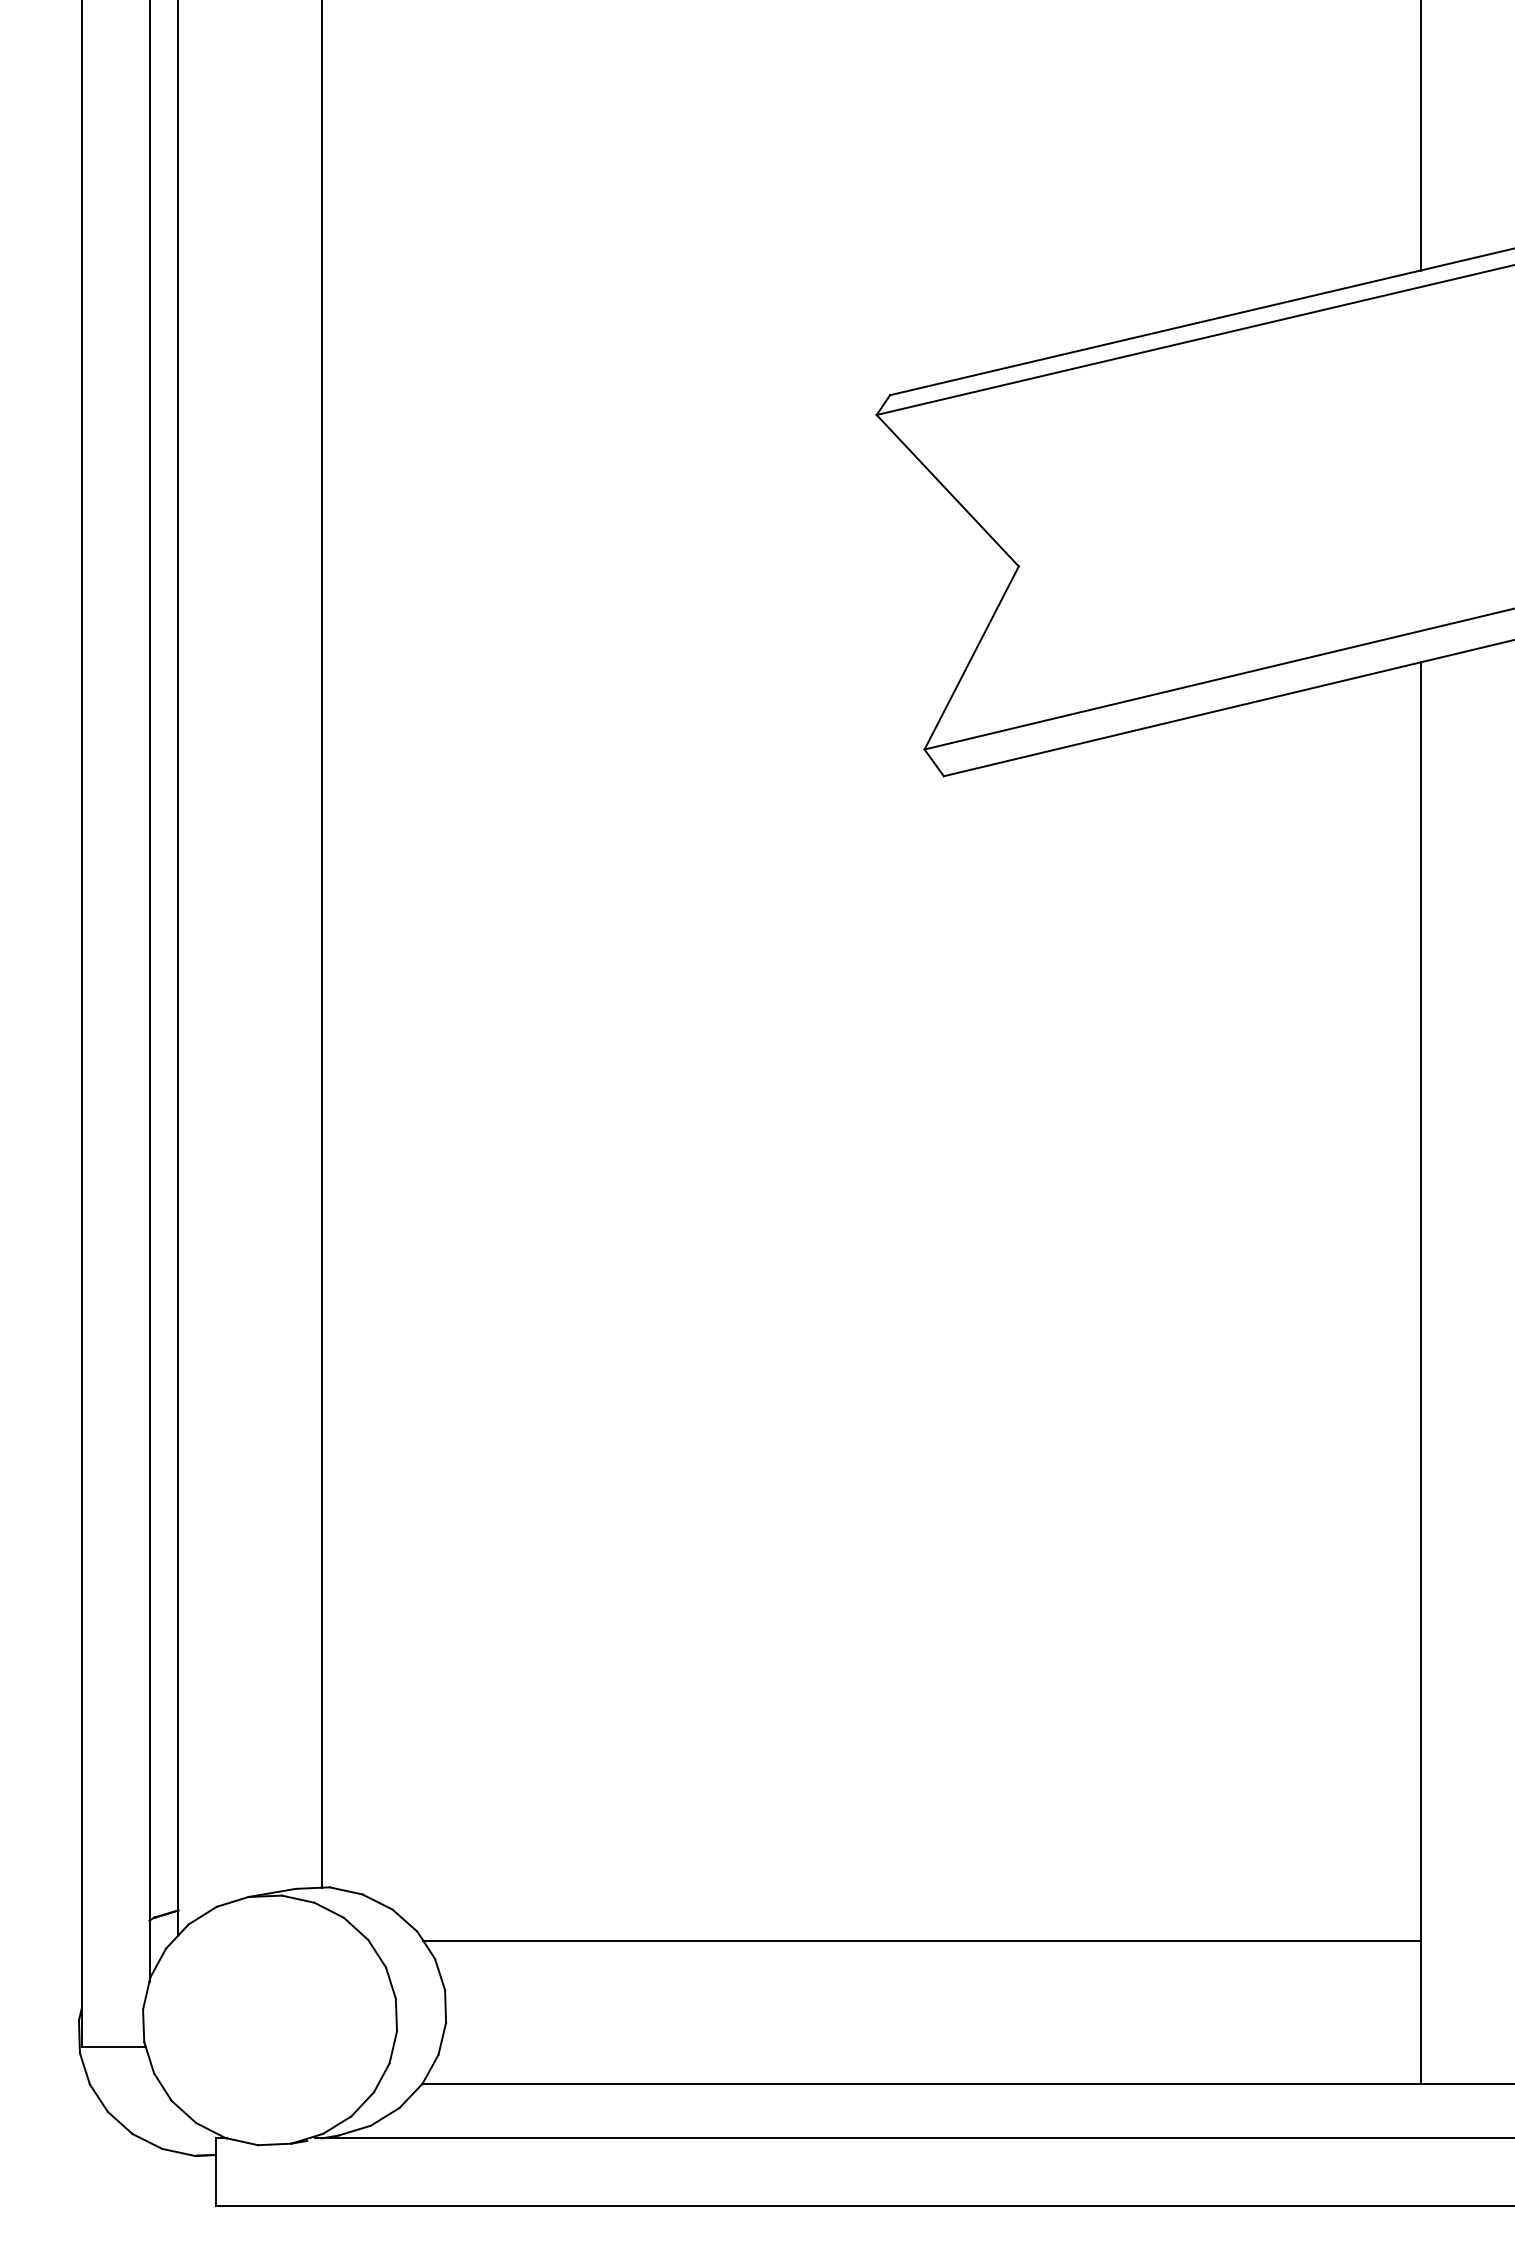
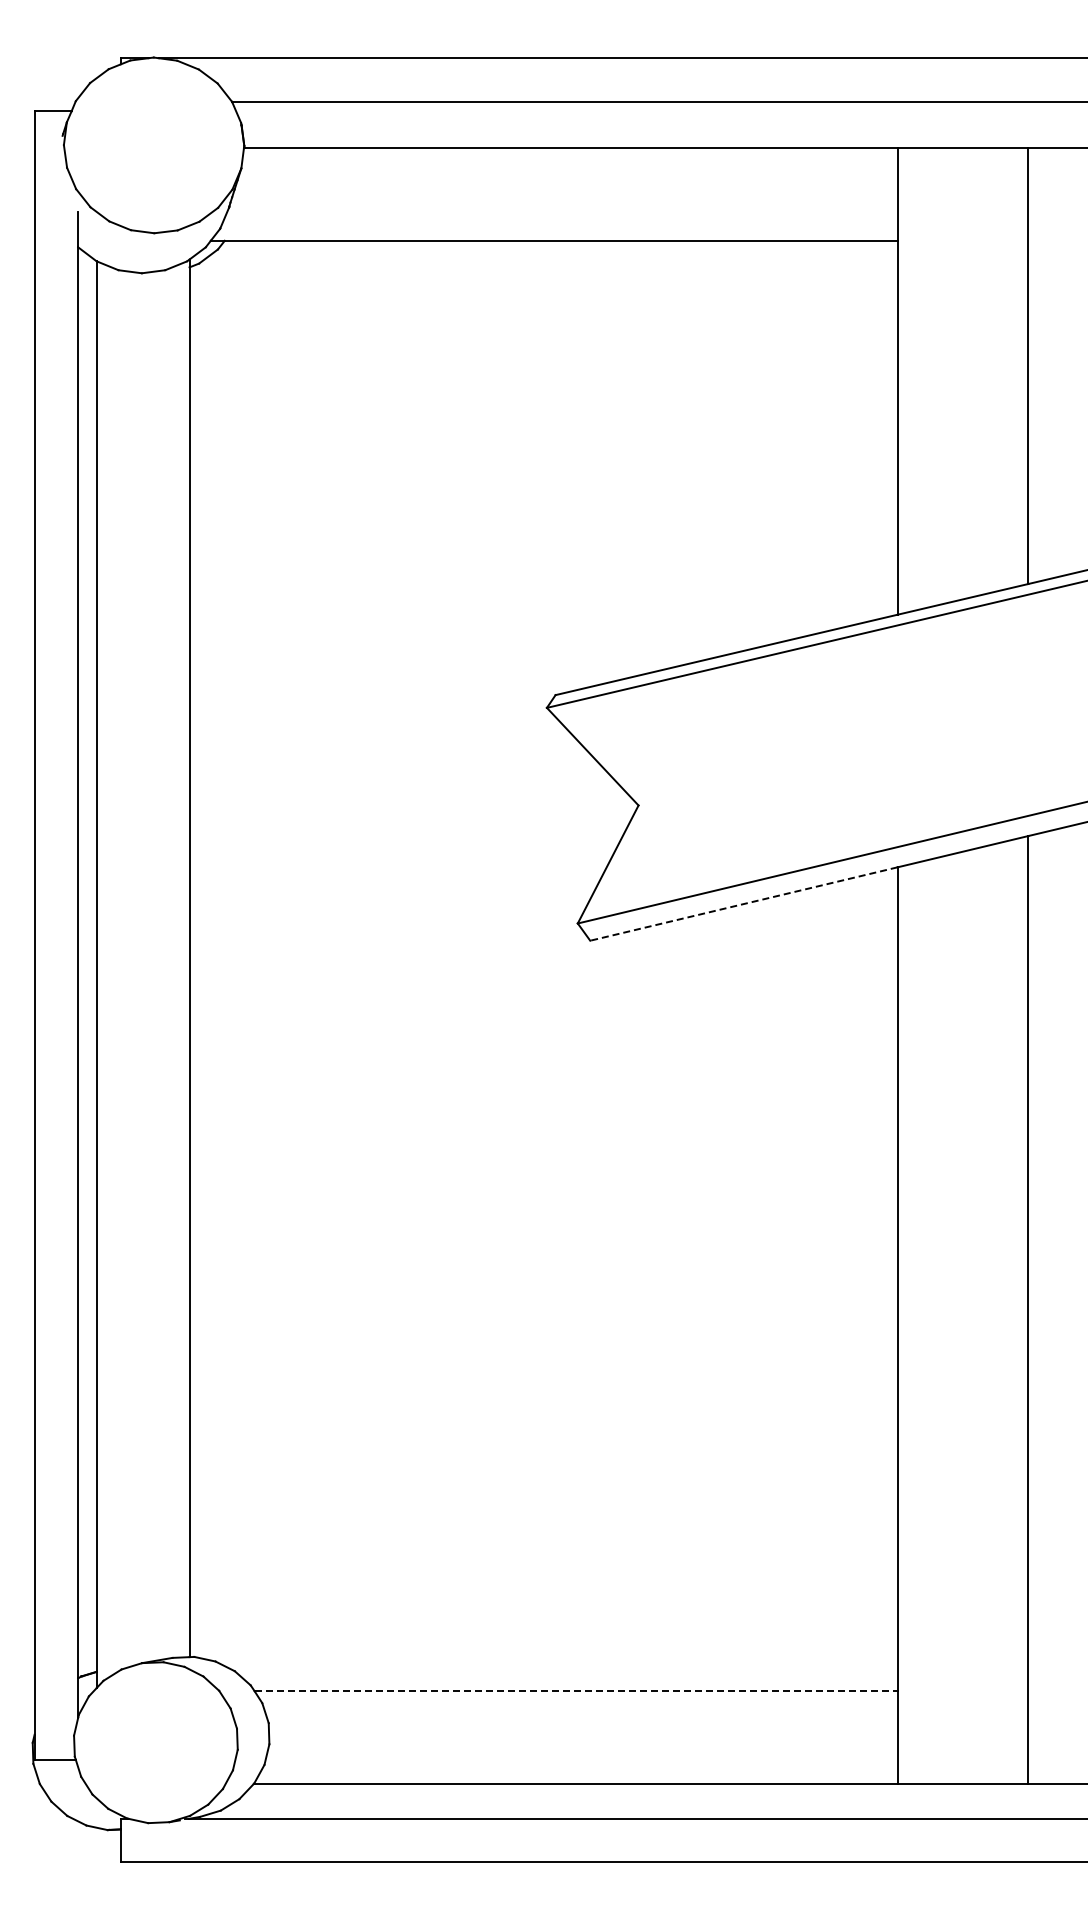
line: (1181, 720) -> (743, 904), solid -> dashed
line: (922, 1940) -> (576, 1691), solid -> dashed

